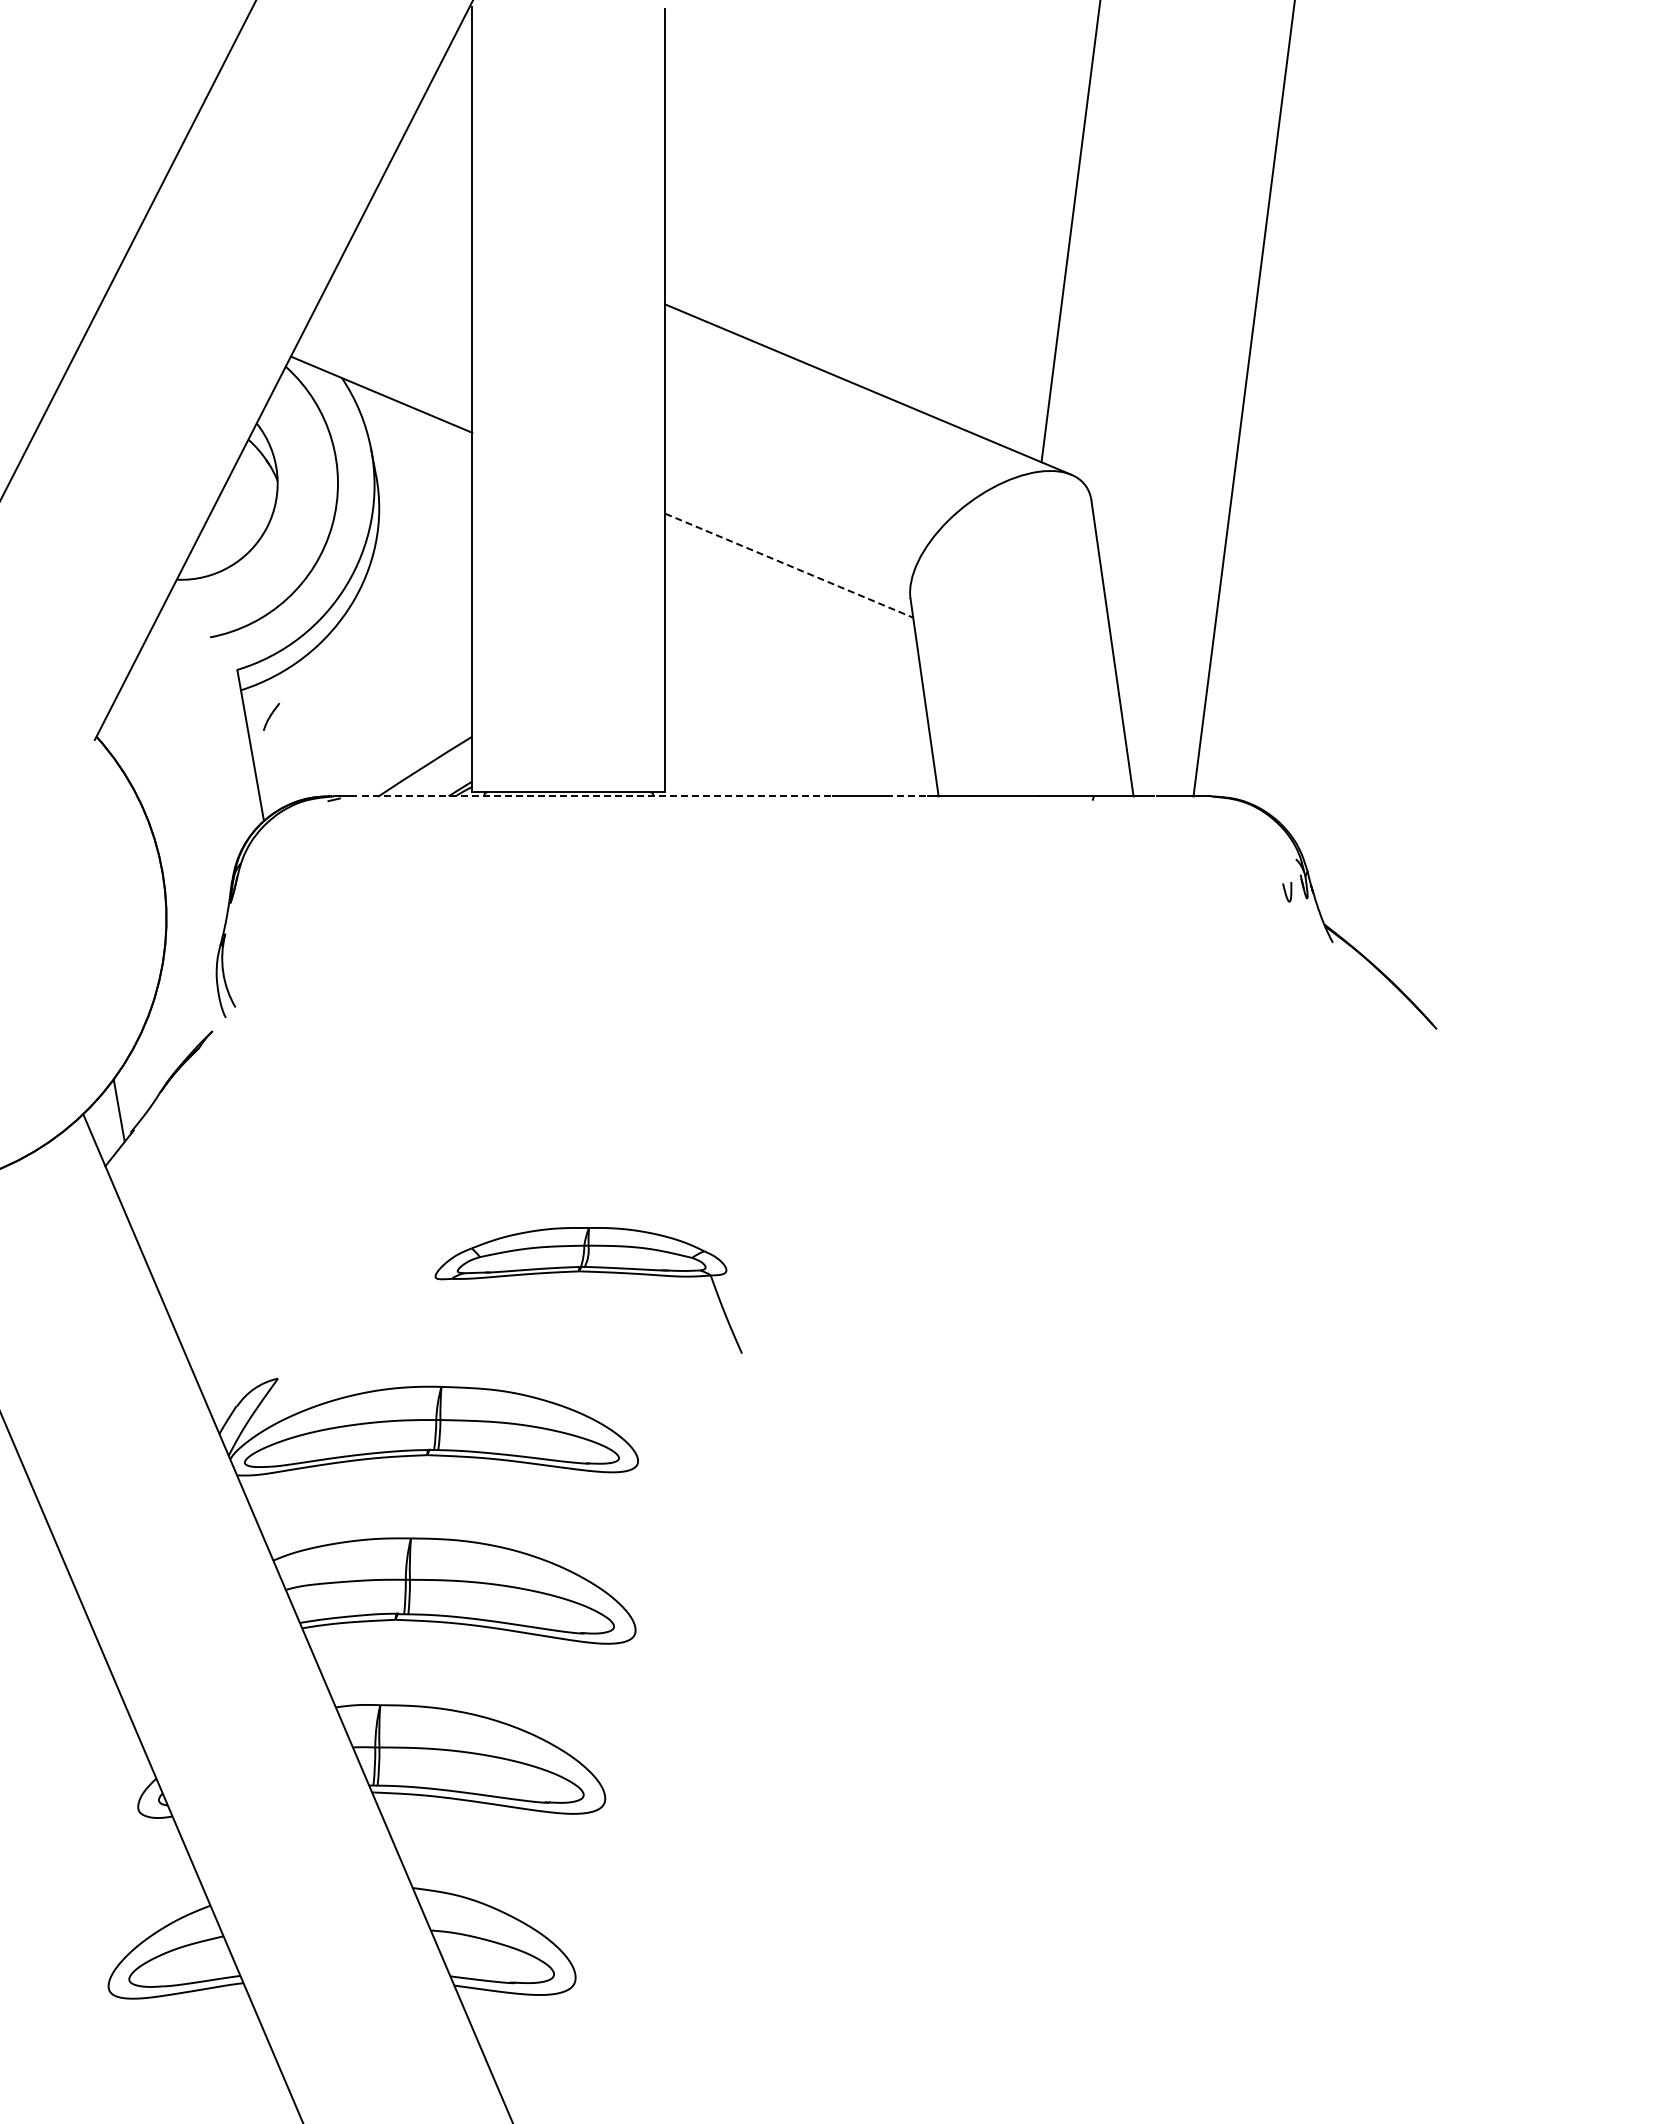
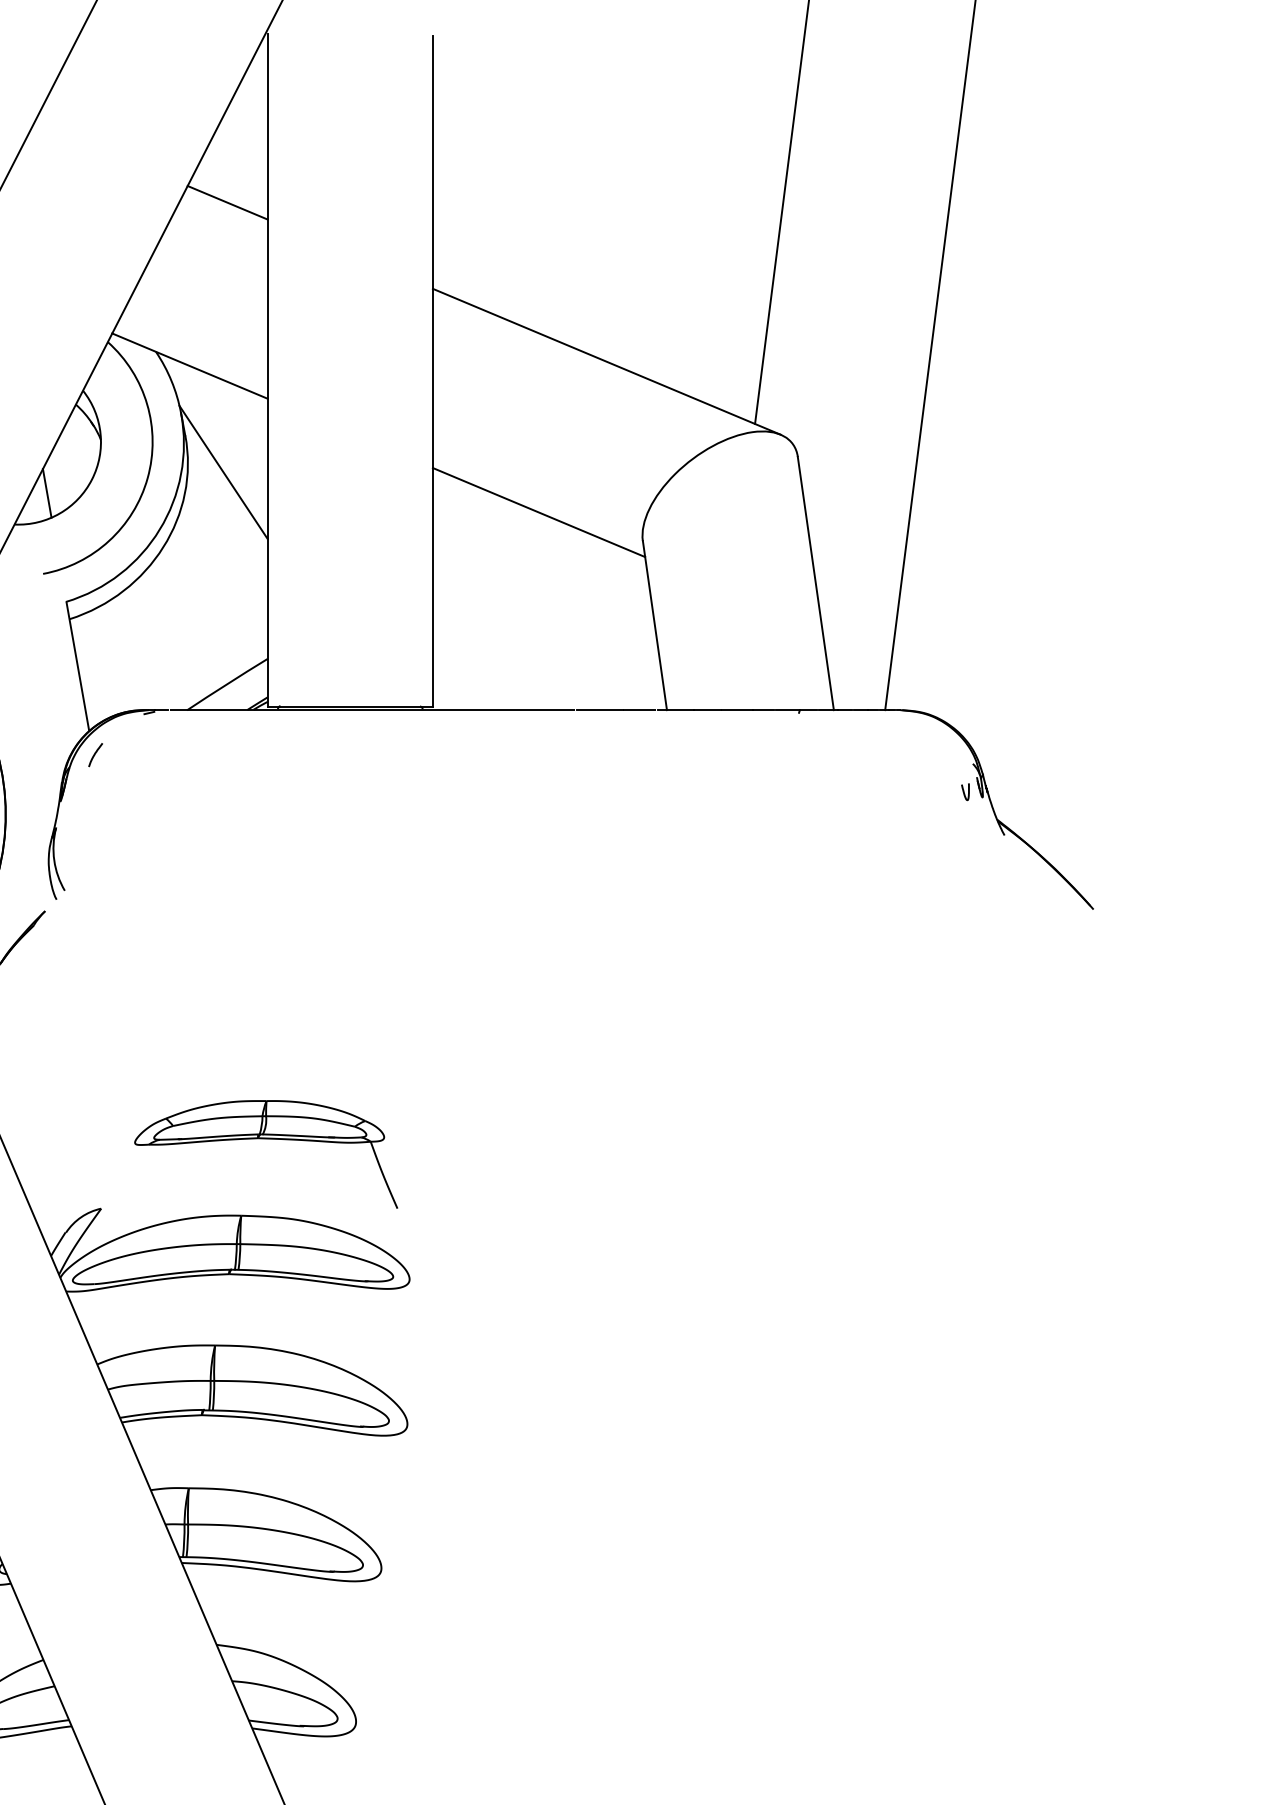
line: (425, 203) -> (227, 202), added
line: (420, 518) -> (223, 472), added
line: (214, 542) -> (46, 492), added
line: (789, 565) -> (539, 512), dashed -> solid
curve: (271, 716) -> (95, 754), moved
line: (594, 796) -> (372, 710), dashed -> solid
line: (905, 796) -> (638, 710), dashed -> solid
part: (588, 1272) -> (266, 1139), moved

